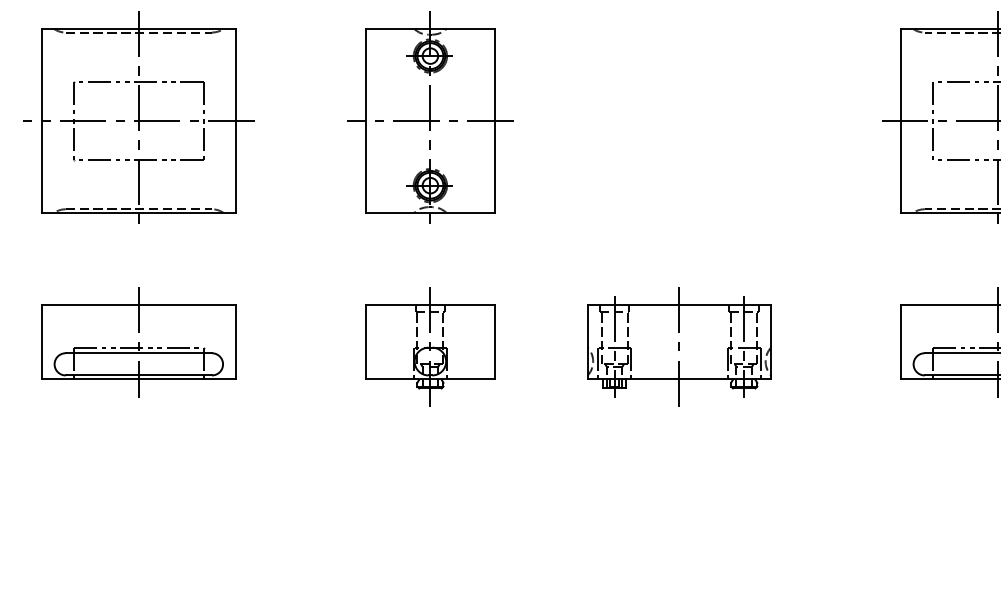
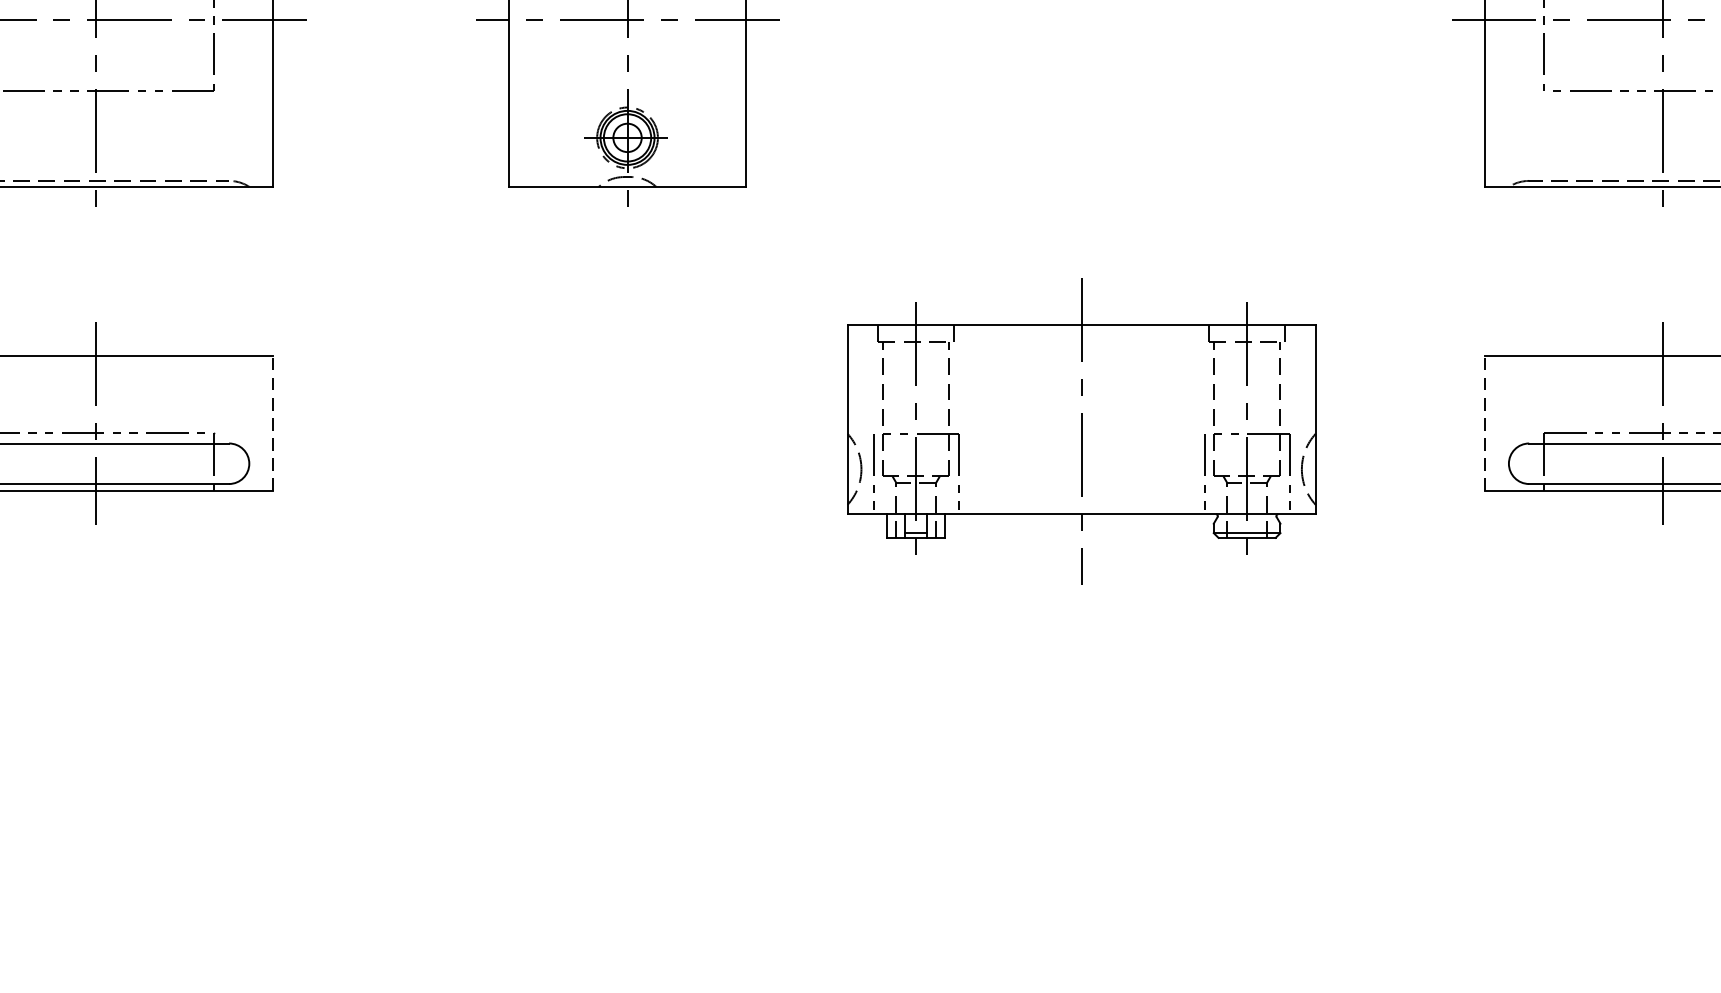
line: (236, 341) -> (273, 422), solid -> dashed
line: (900, 341) -> (1485, 422), solid -> dashed
part: (430, 346) -> (627, 431), removed
part: (679, 346) -> (1081, 431), size x1.4

